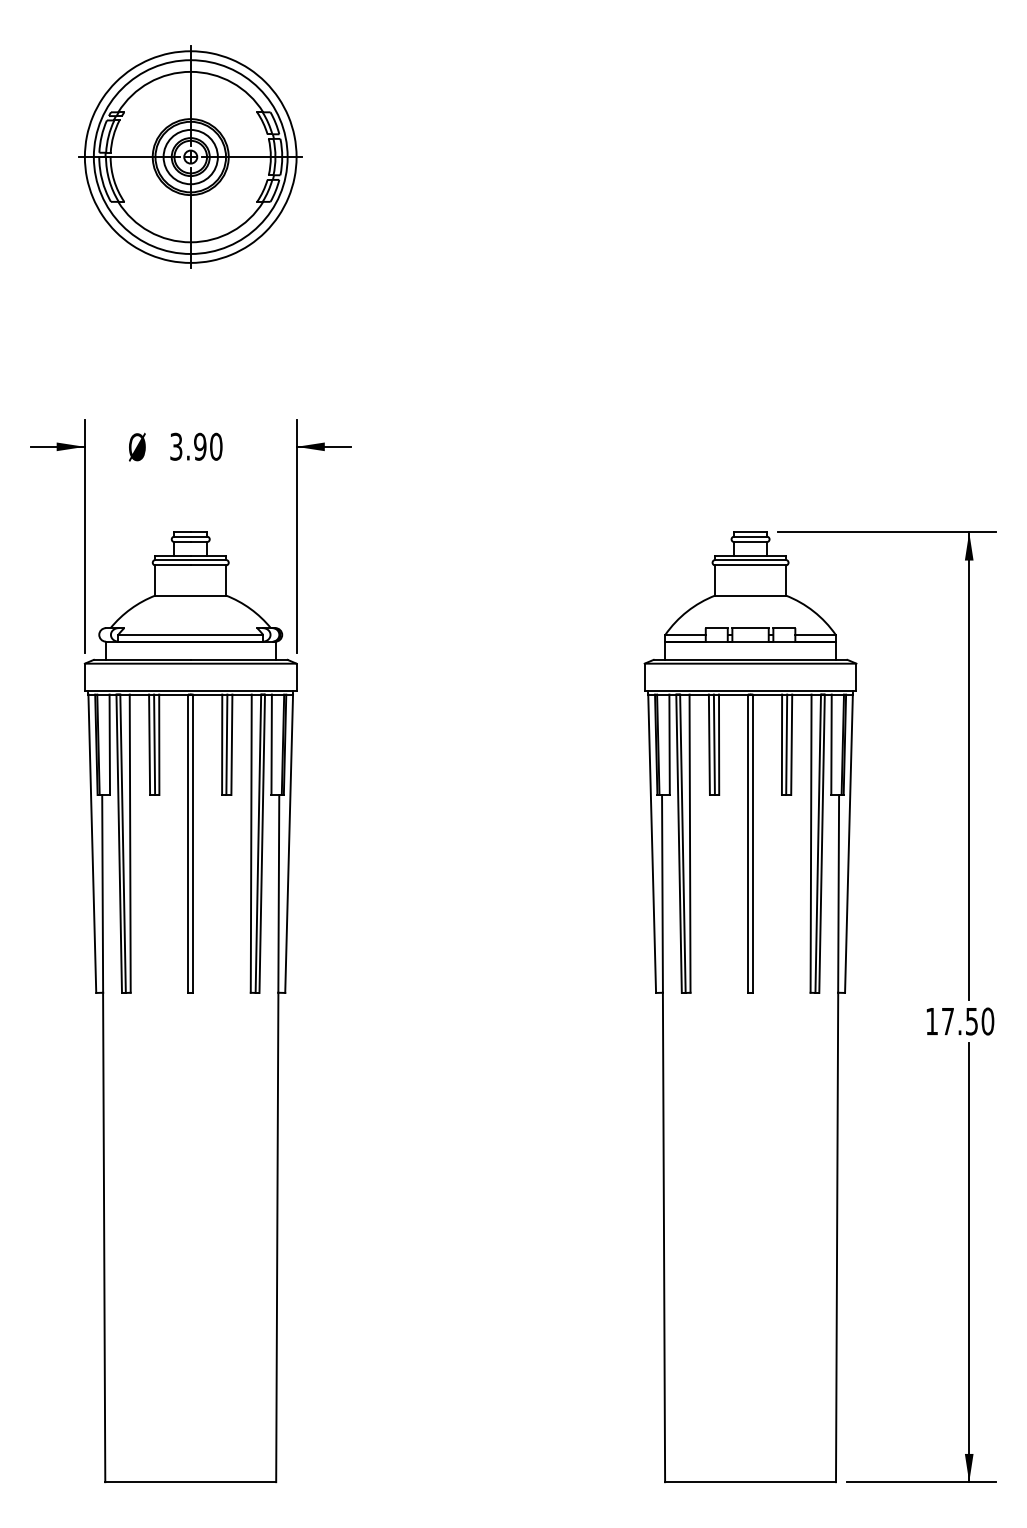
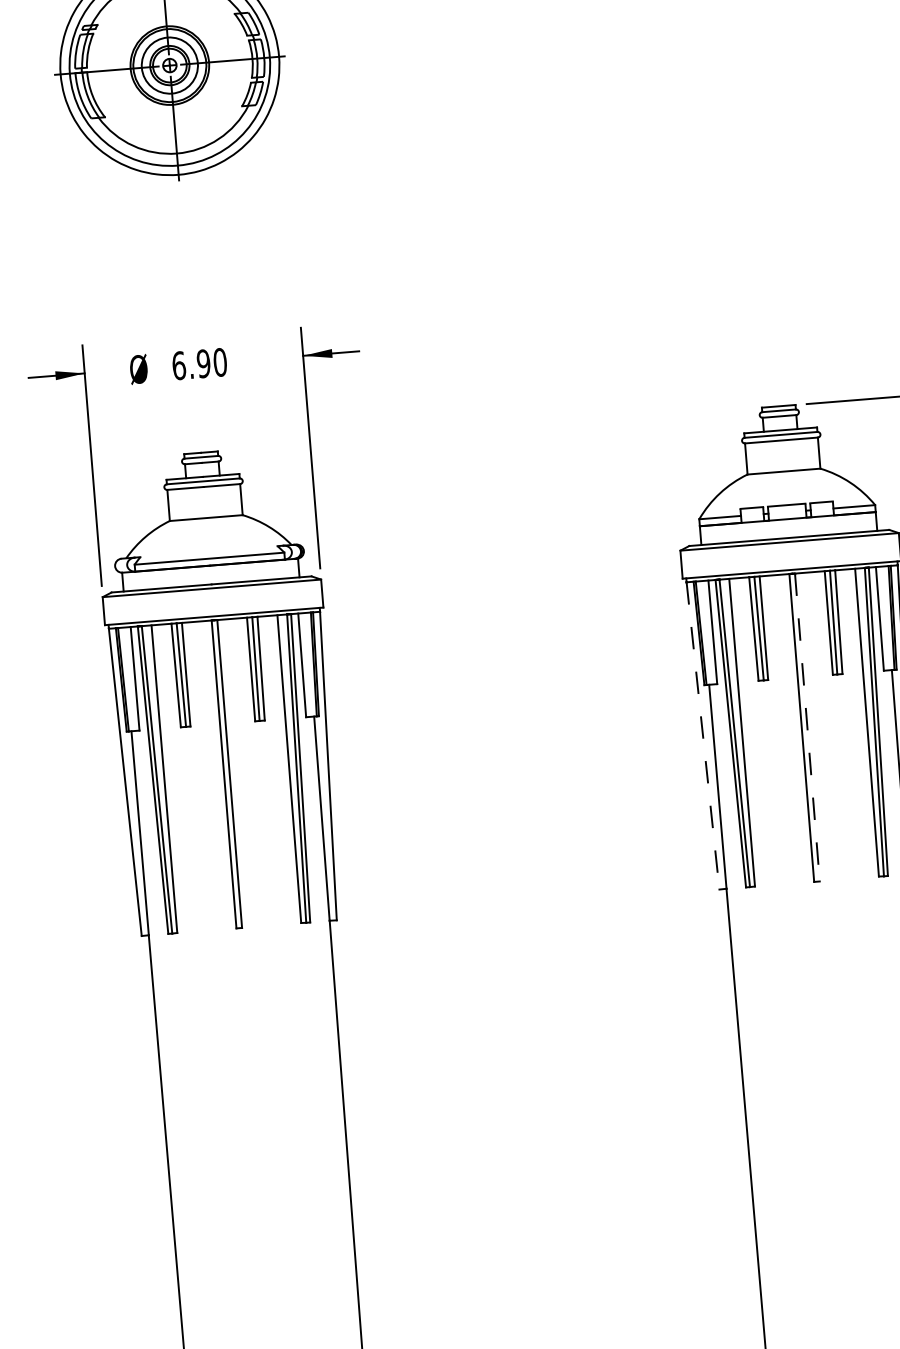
text: (176, 446) -> (179, 365), 3.90 -> 6.90
line: (652, 844) -> (703, 736), solid -> dashed
line: (753, 844) -> (807, 728), solid -> dashed

